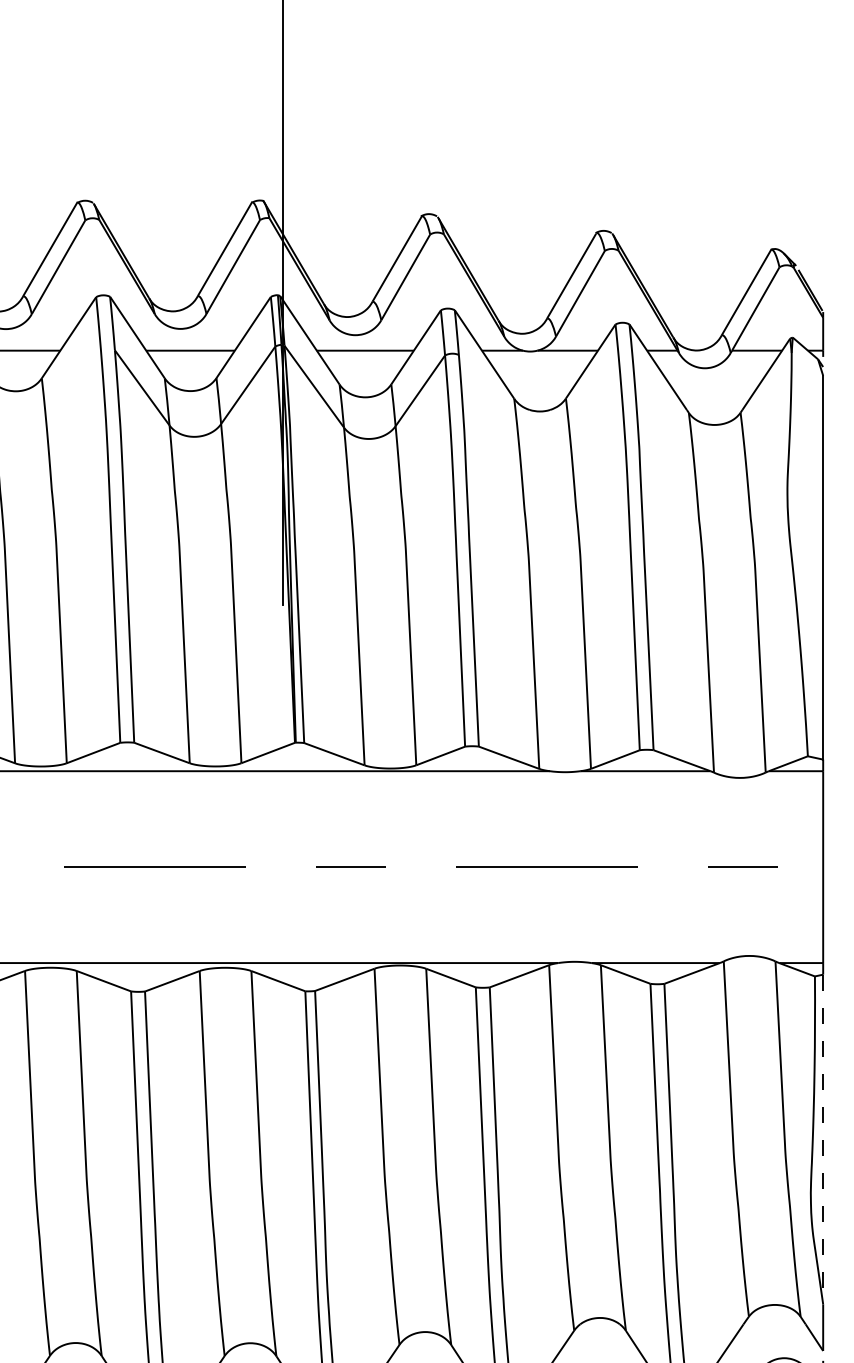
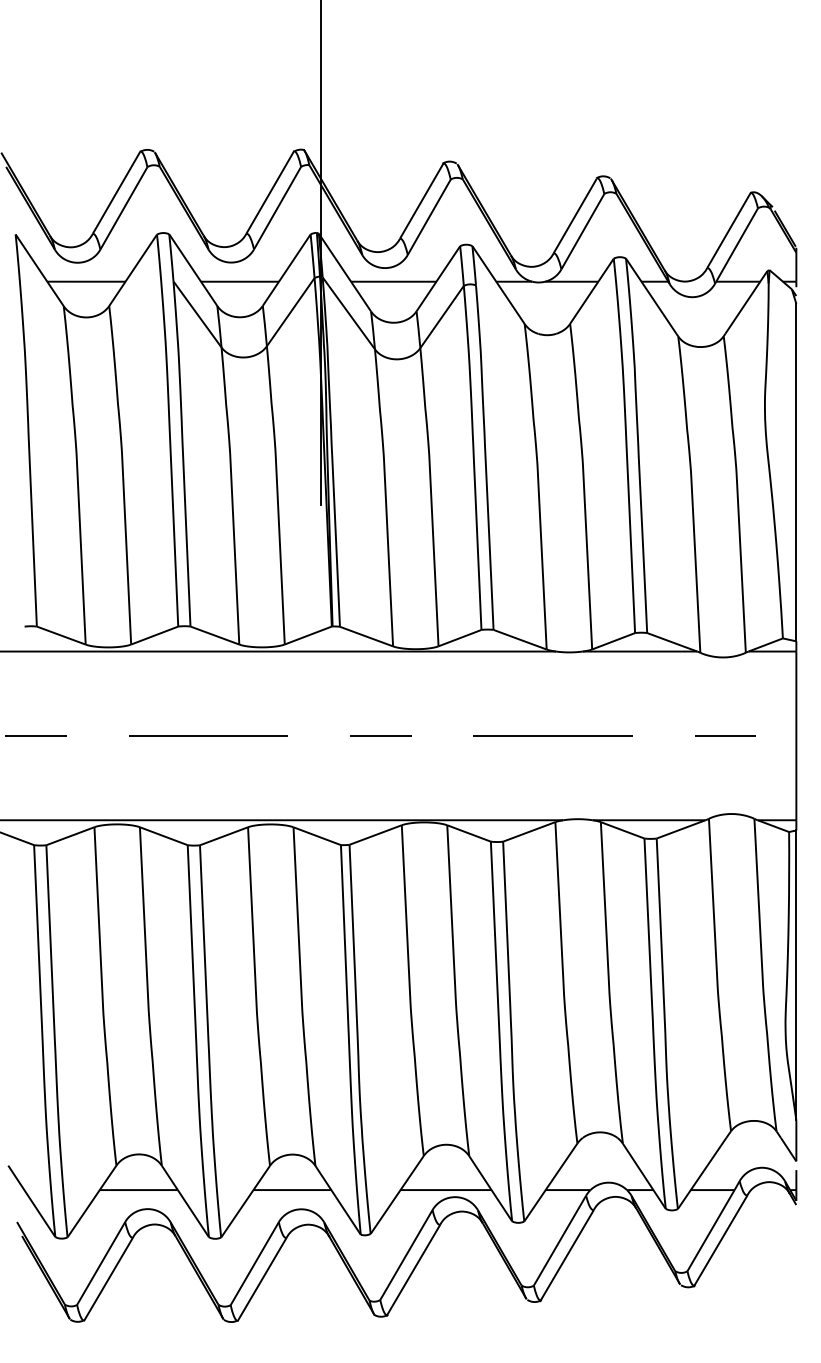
line: (823, 1139) -> (796, 975), dashed -> solid

